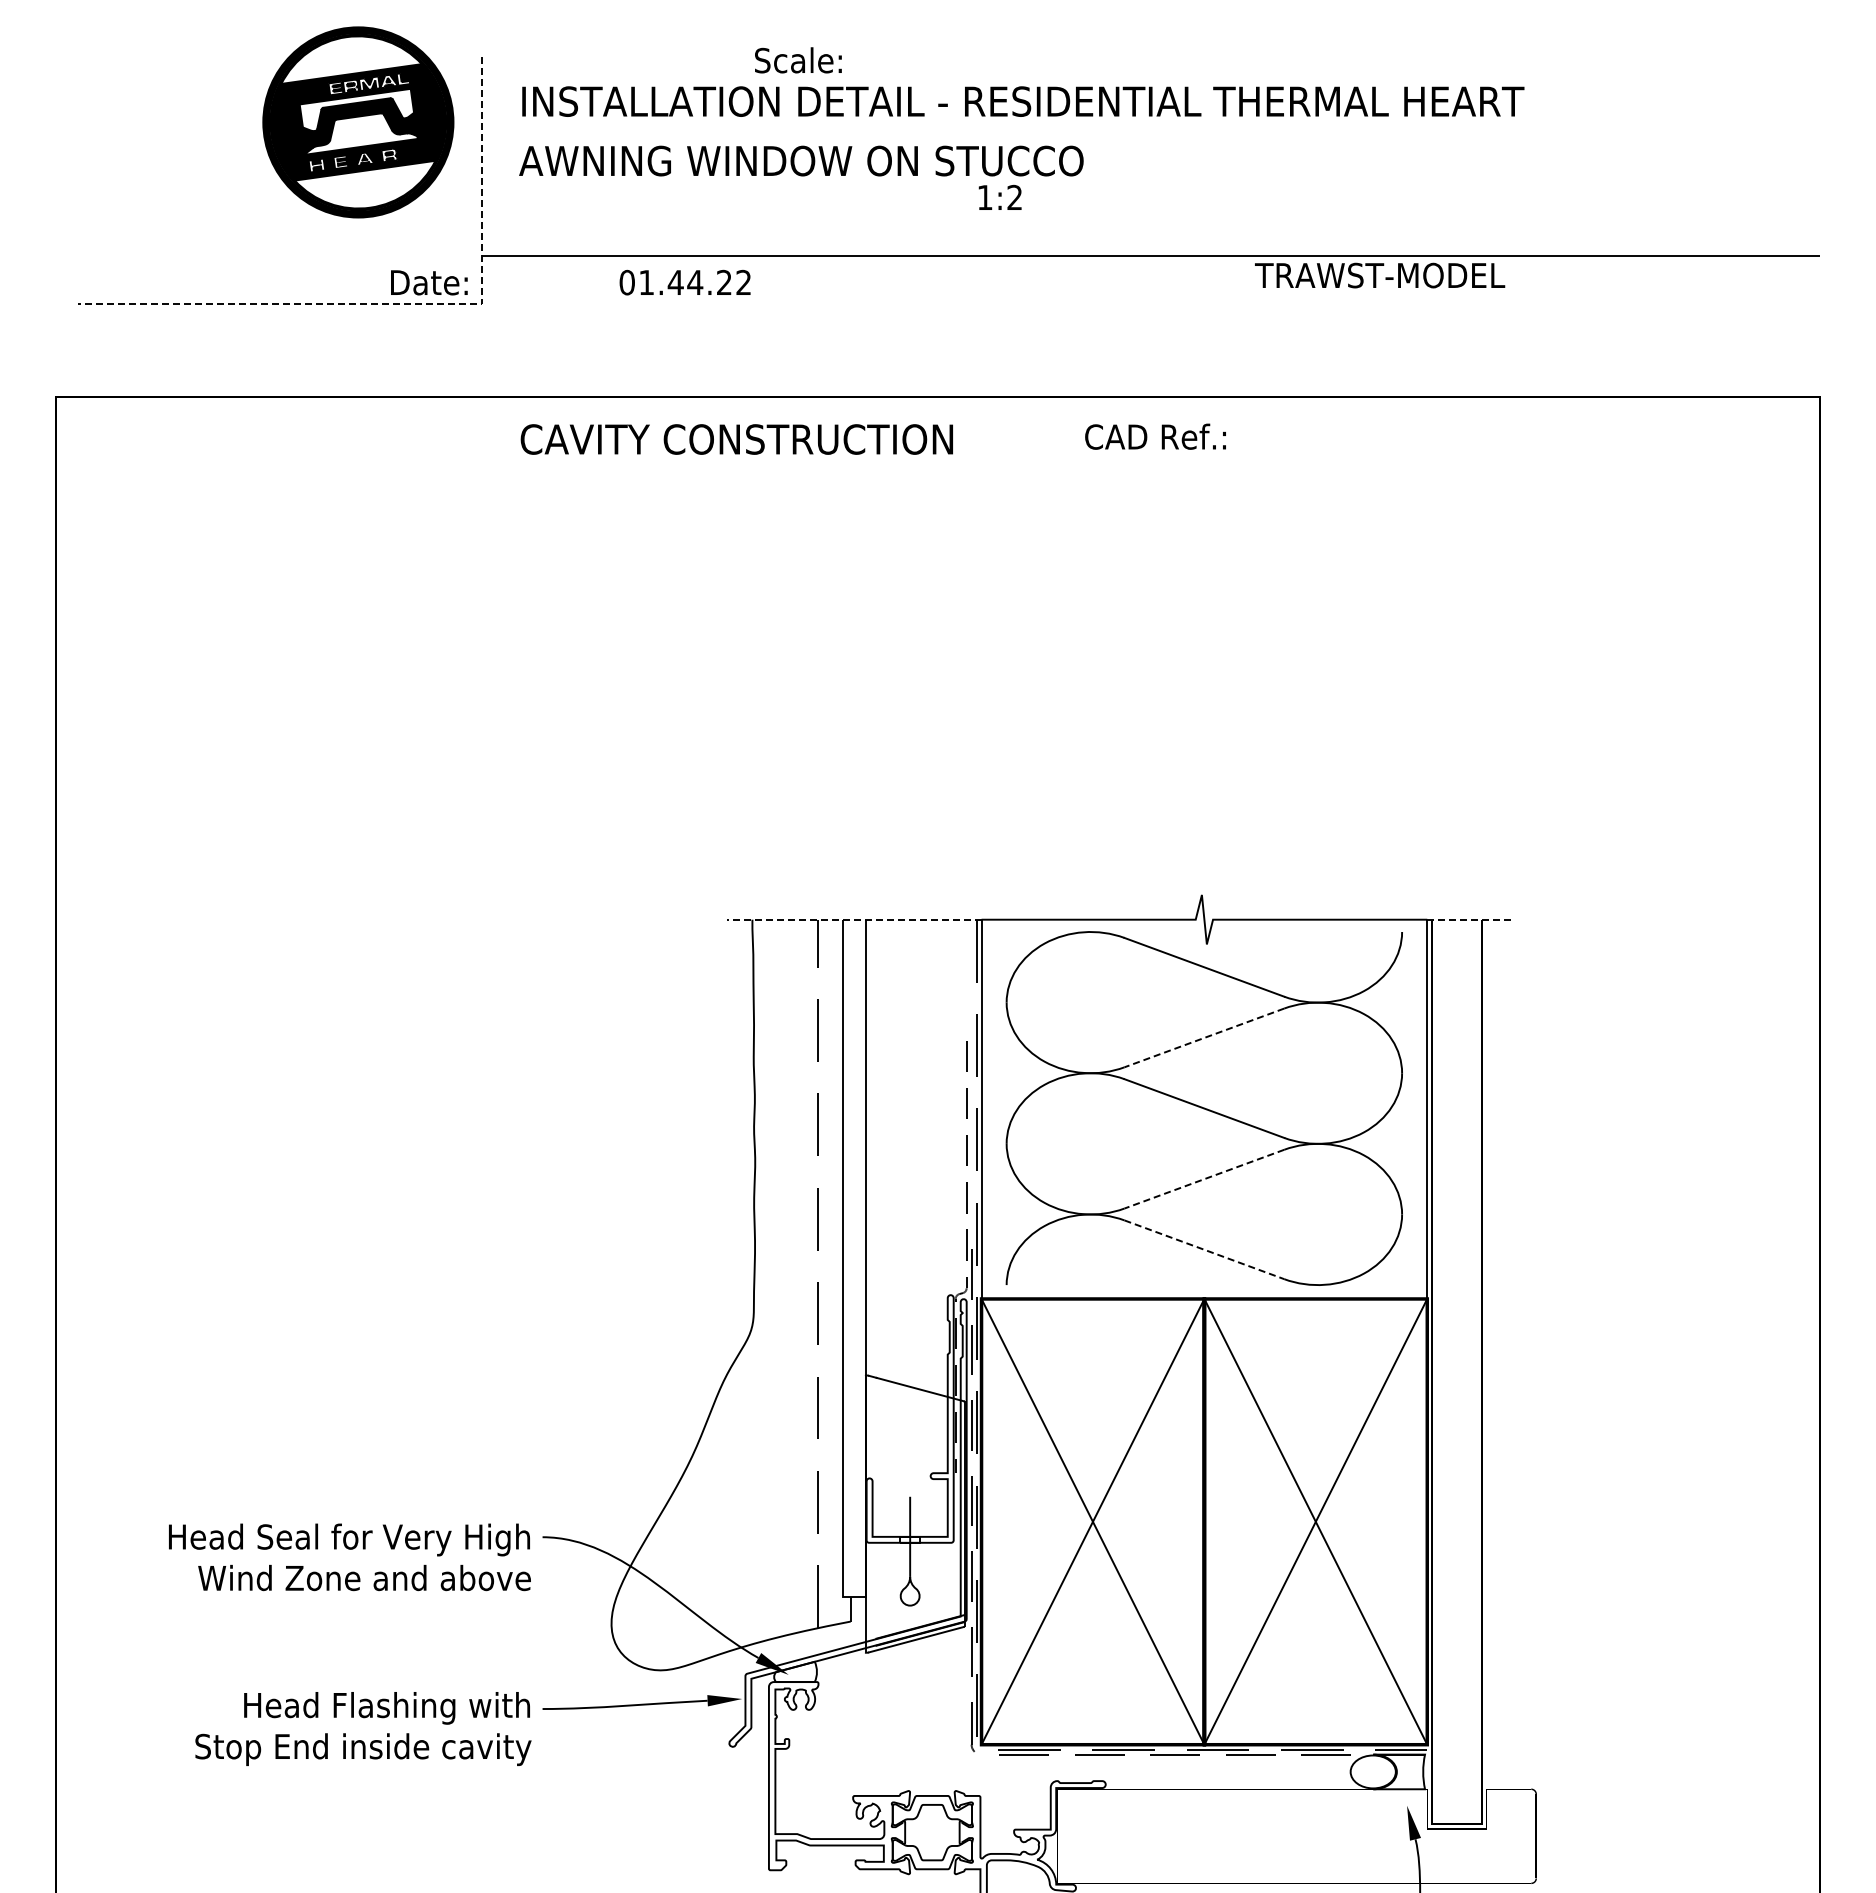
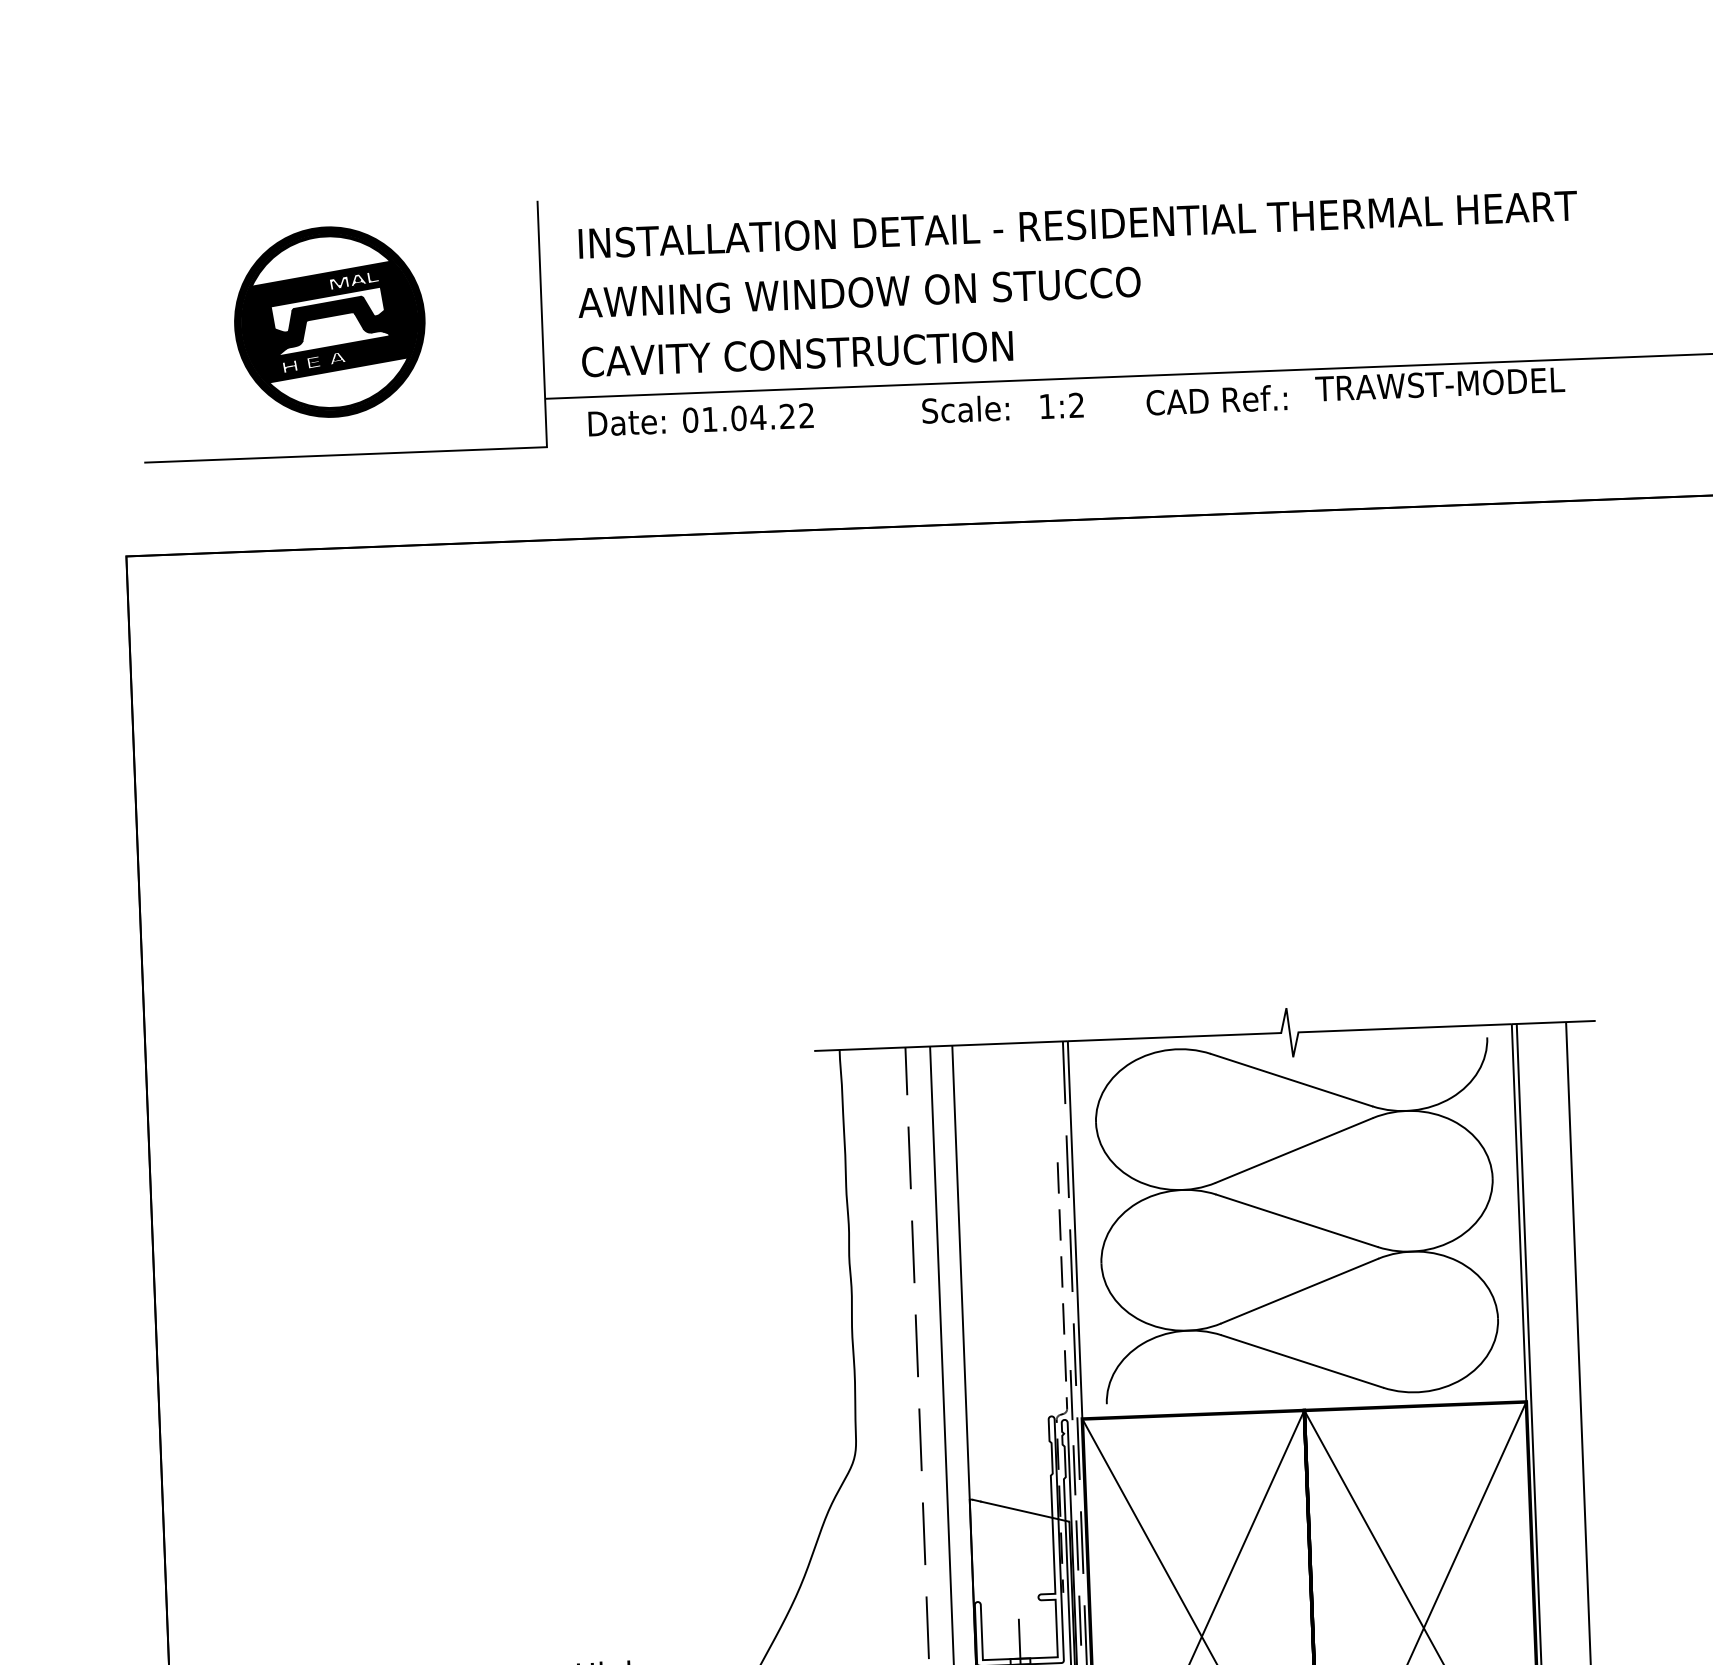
text: (798, 60) -> (965, 409), moved
part: (358, 122) -> (329, 322), moved
text: (999, 196) -> (1061, 404), moved
text: (429, 282) -> (627, 422), moved
text: (675, 282) -> (738, 418), 01.44.22 -> 01.04.22
line: (404, 304) -> (469, 450), dashed -> solid
text: (1155, 436) -> (1216, 399), moved
text: (736, 439) -> (797, 354), moved
line: (853, 919) -> (940, 1045), dashed -> solid
line: (1469, 919) -> (1553, 1022), dashed -> solid
line: (1203, 1038) -> (1293, 1151), dashed -> solid
line: (1203, 1179) -> (1298, 1291), dashed -> solid
line: (1204, 1249) -> (1302, 1361), dashed -> solid

